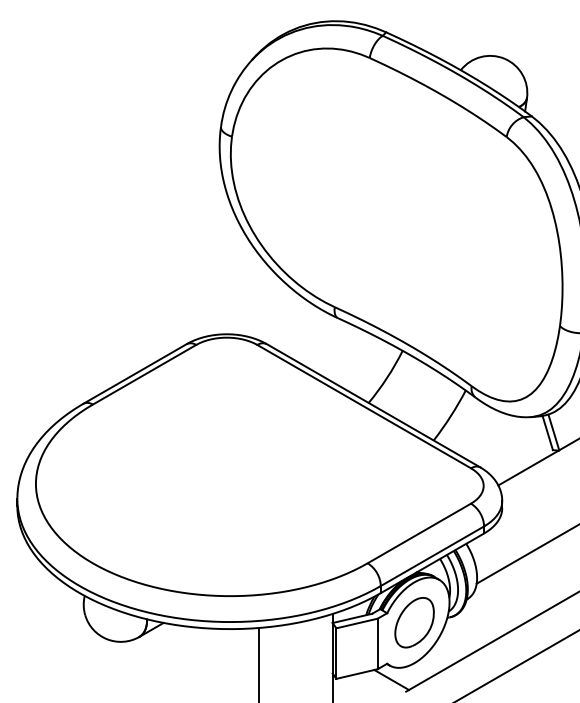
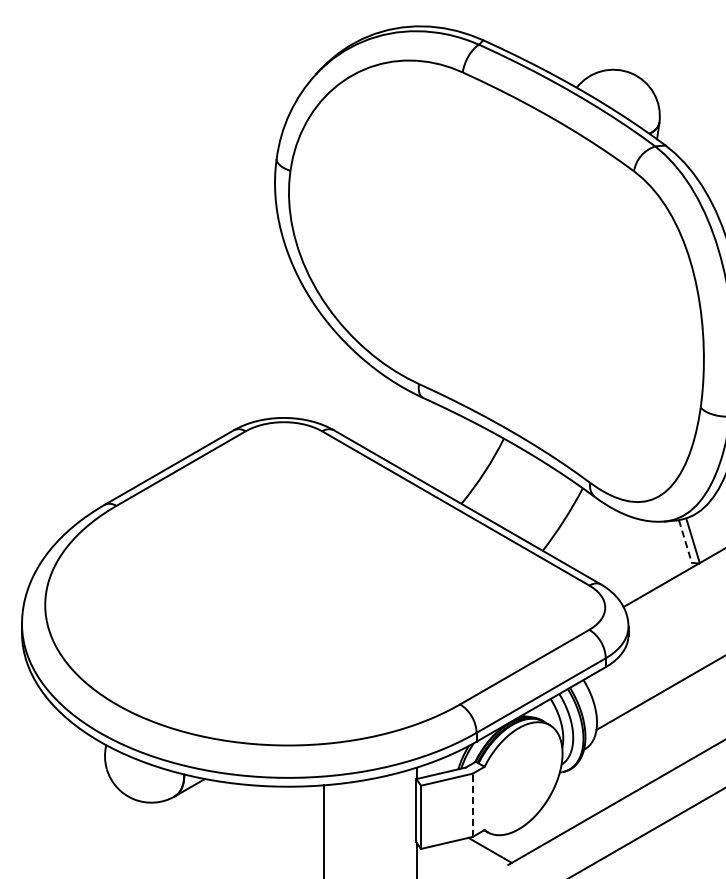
line: (547, 433) -> (685, 541), solid -> dashed
part: (414, 622) -> (518, 778), removed
line: (377, 644) -> (472, 805), solid -> dashed

